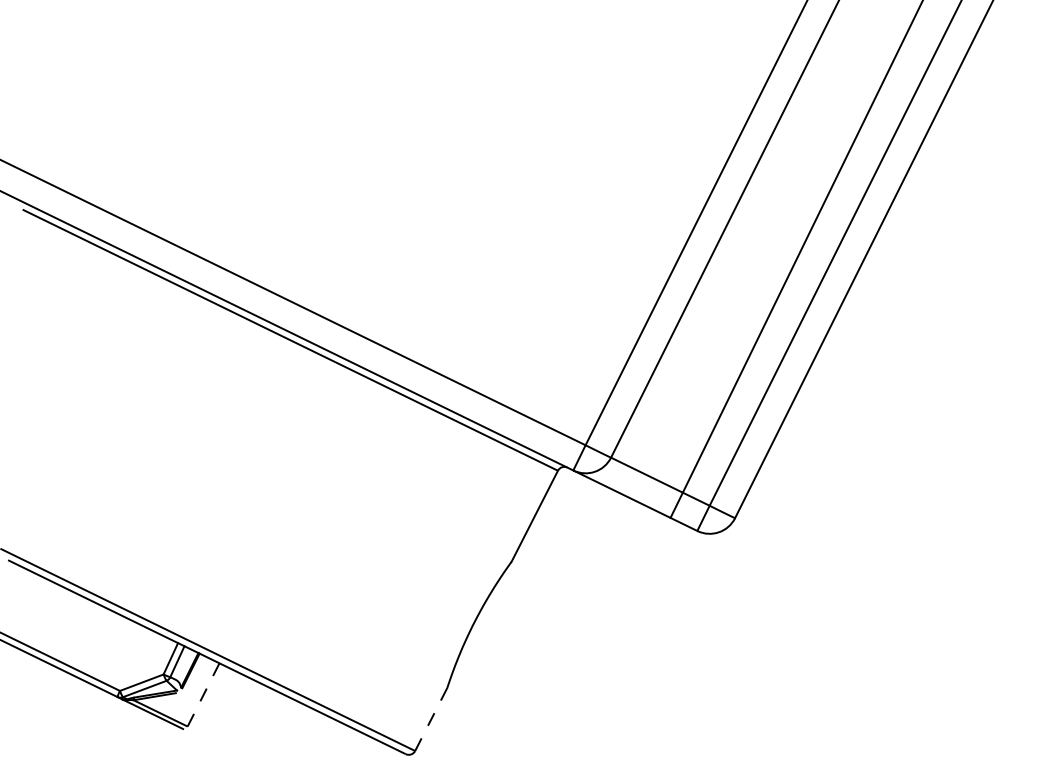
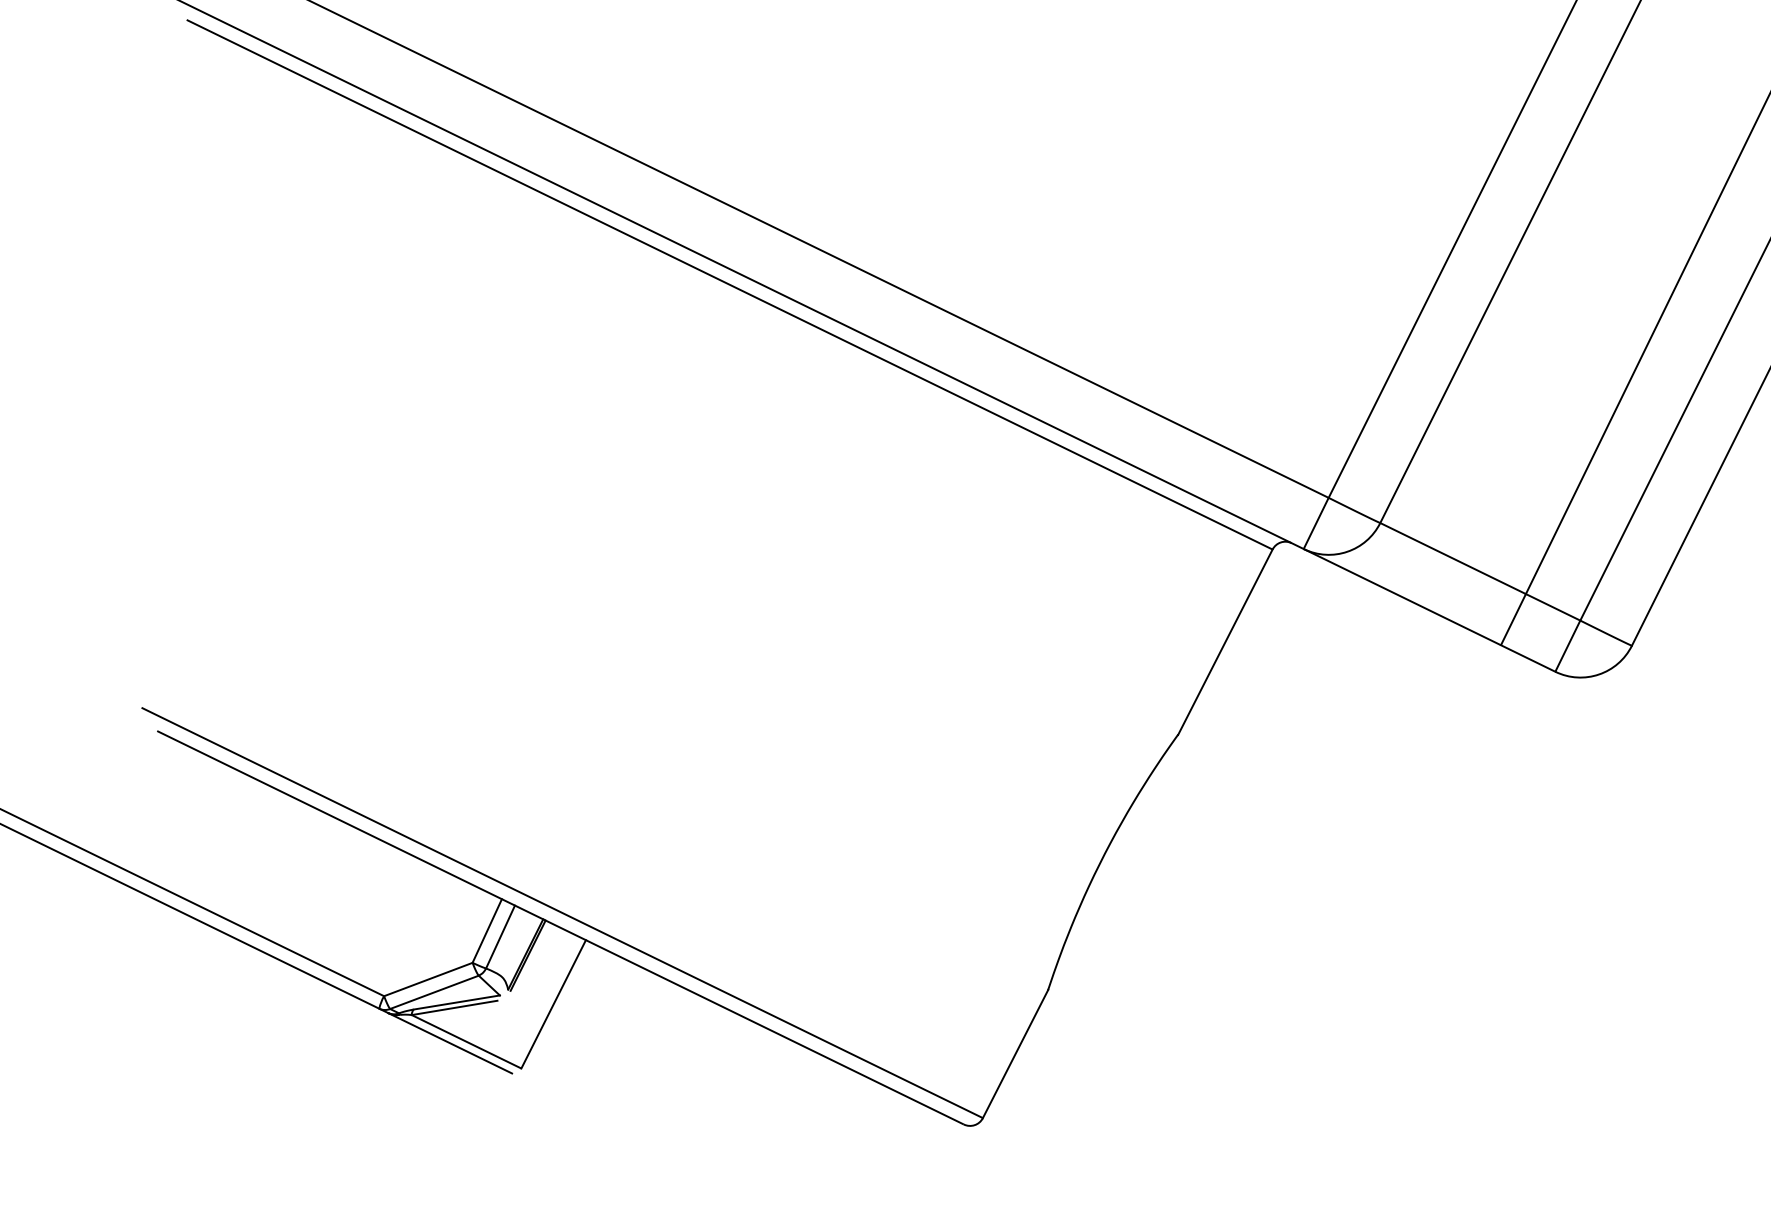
line: (203, 694) -> (553, 1003), dashed -> solid
line: (431, 718) -> (1016, 1052), dashed -> solid

